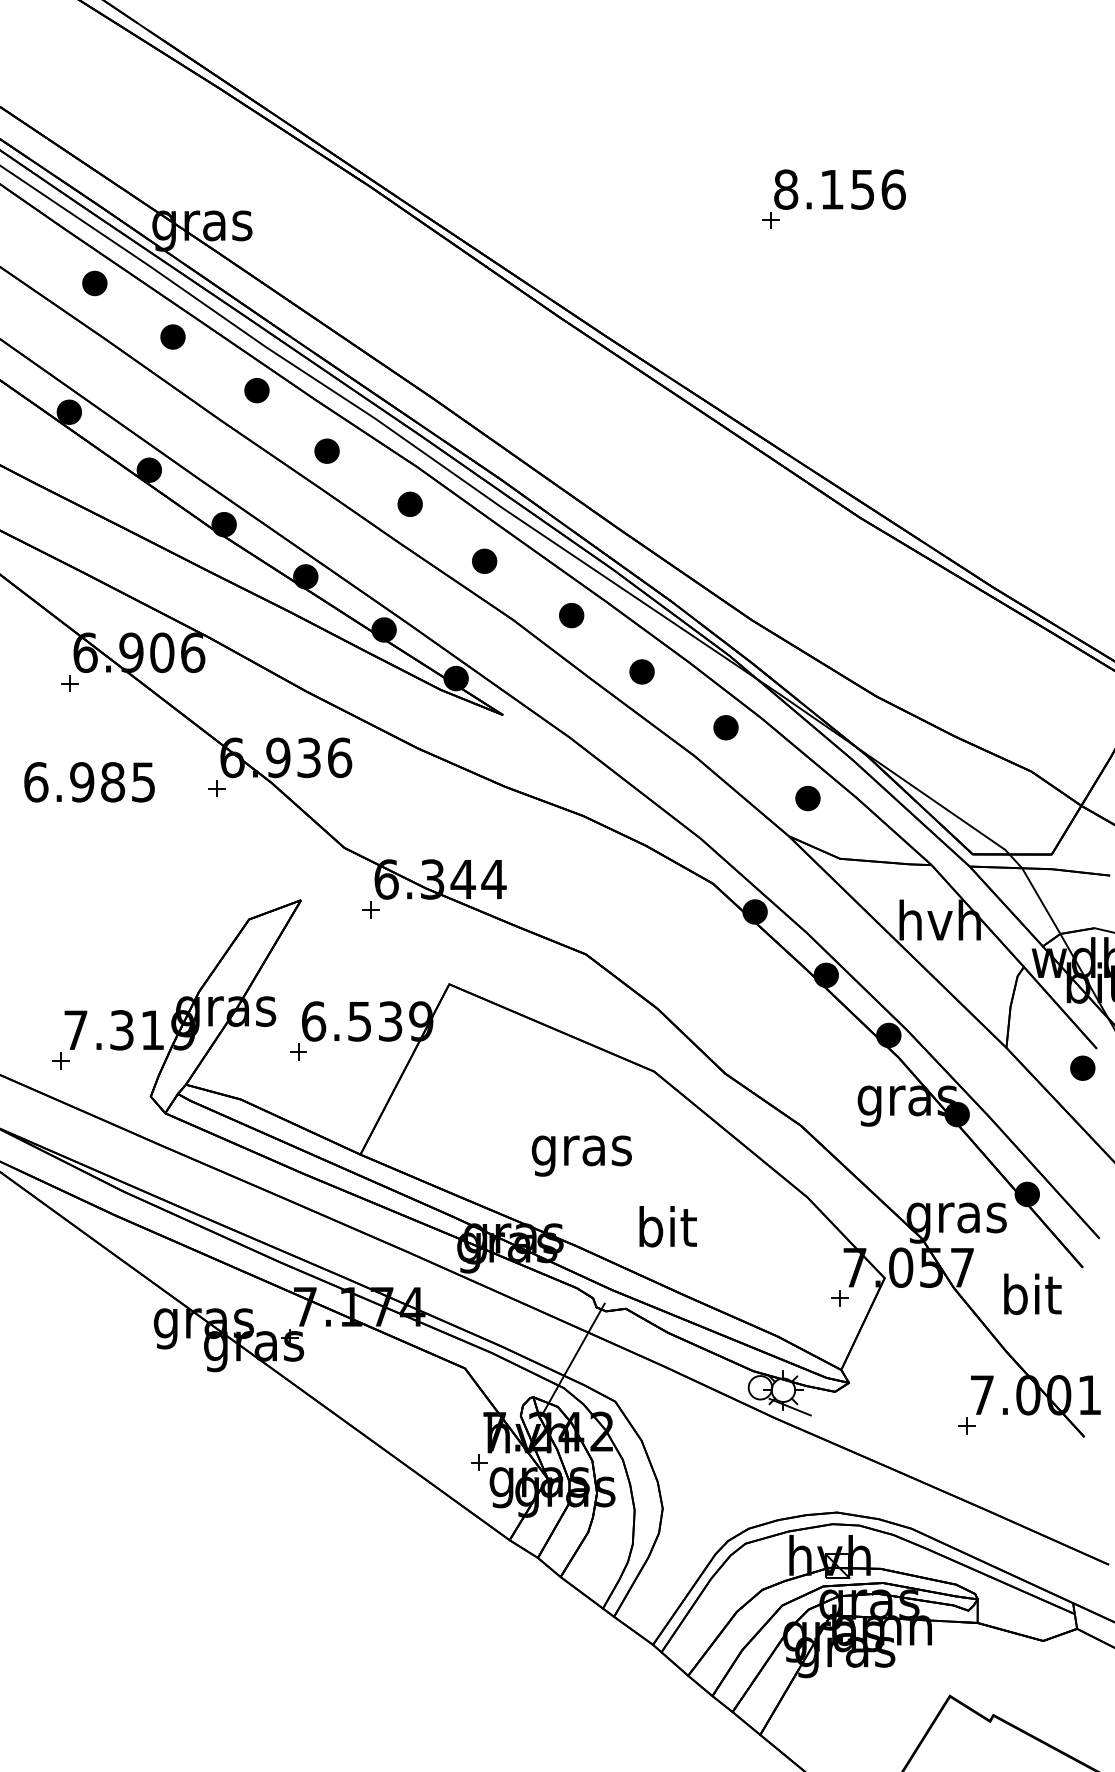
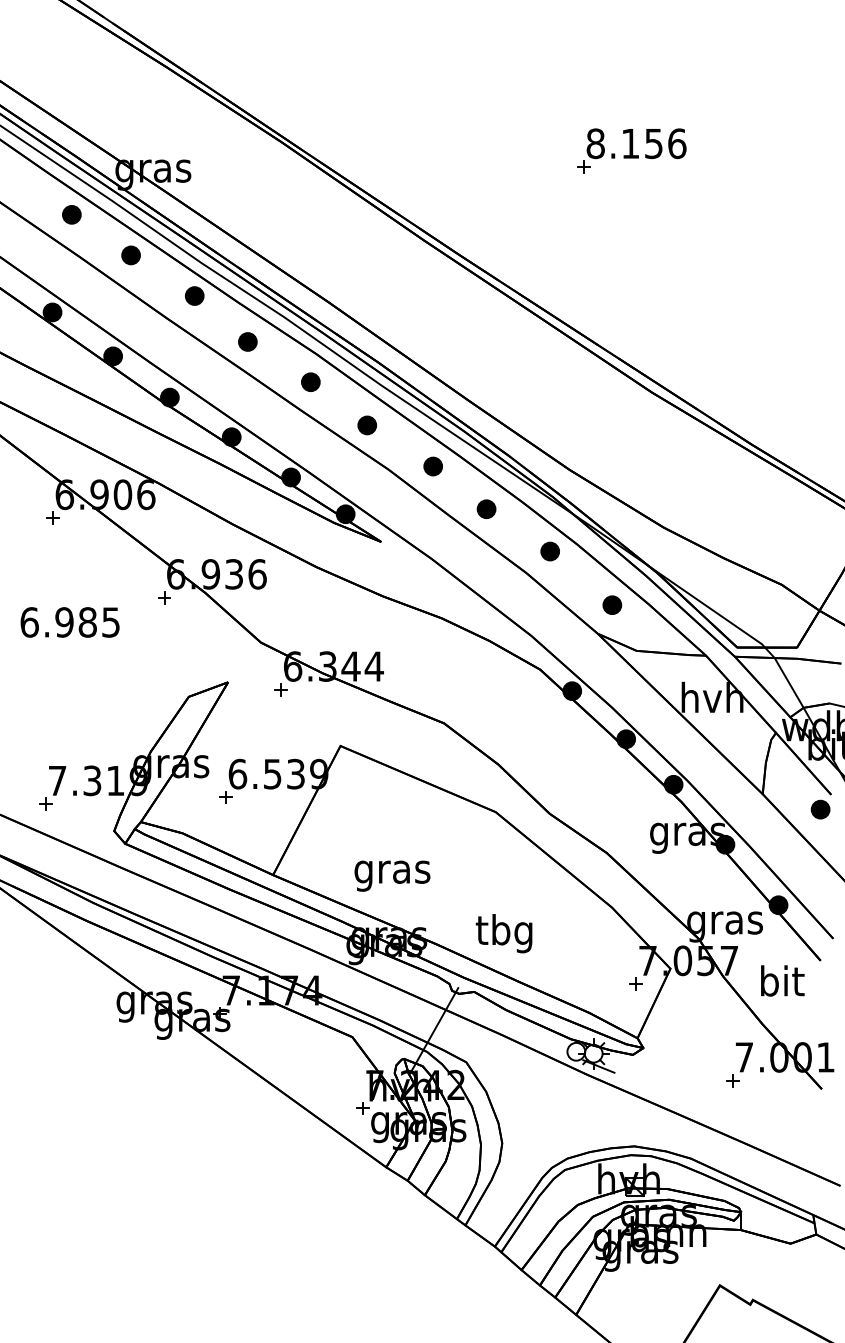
text: (89, 782) -> (70, 622), moved
text: (581, 1155) -> (392, 875), moved
text: (664, 1231) -> (503, 933), bit -> tbg

